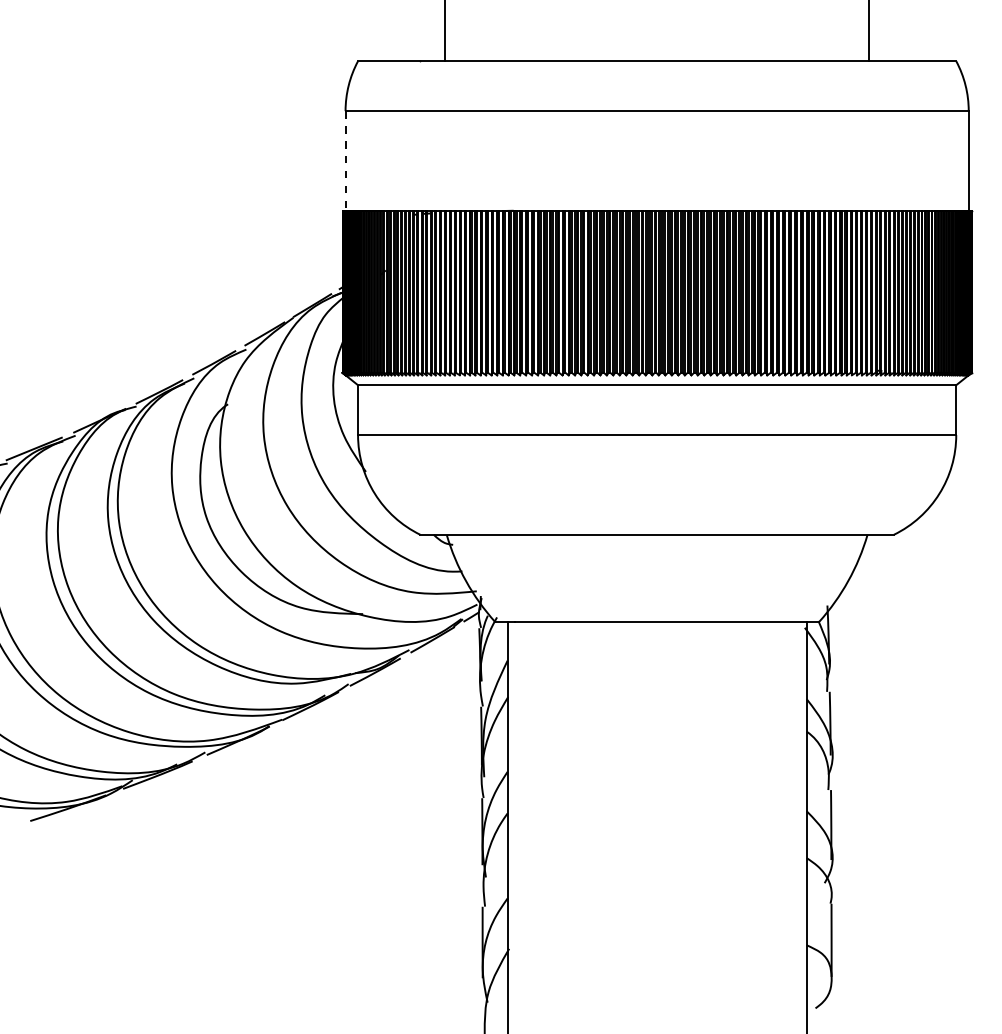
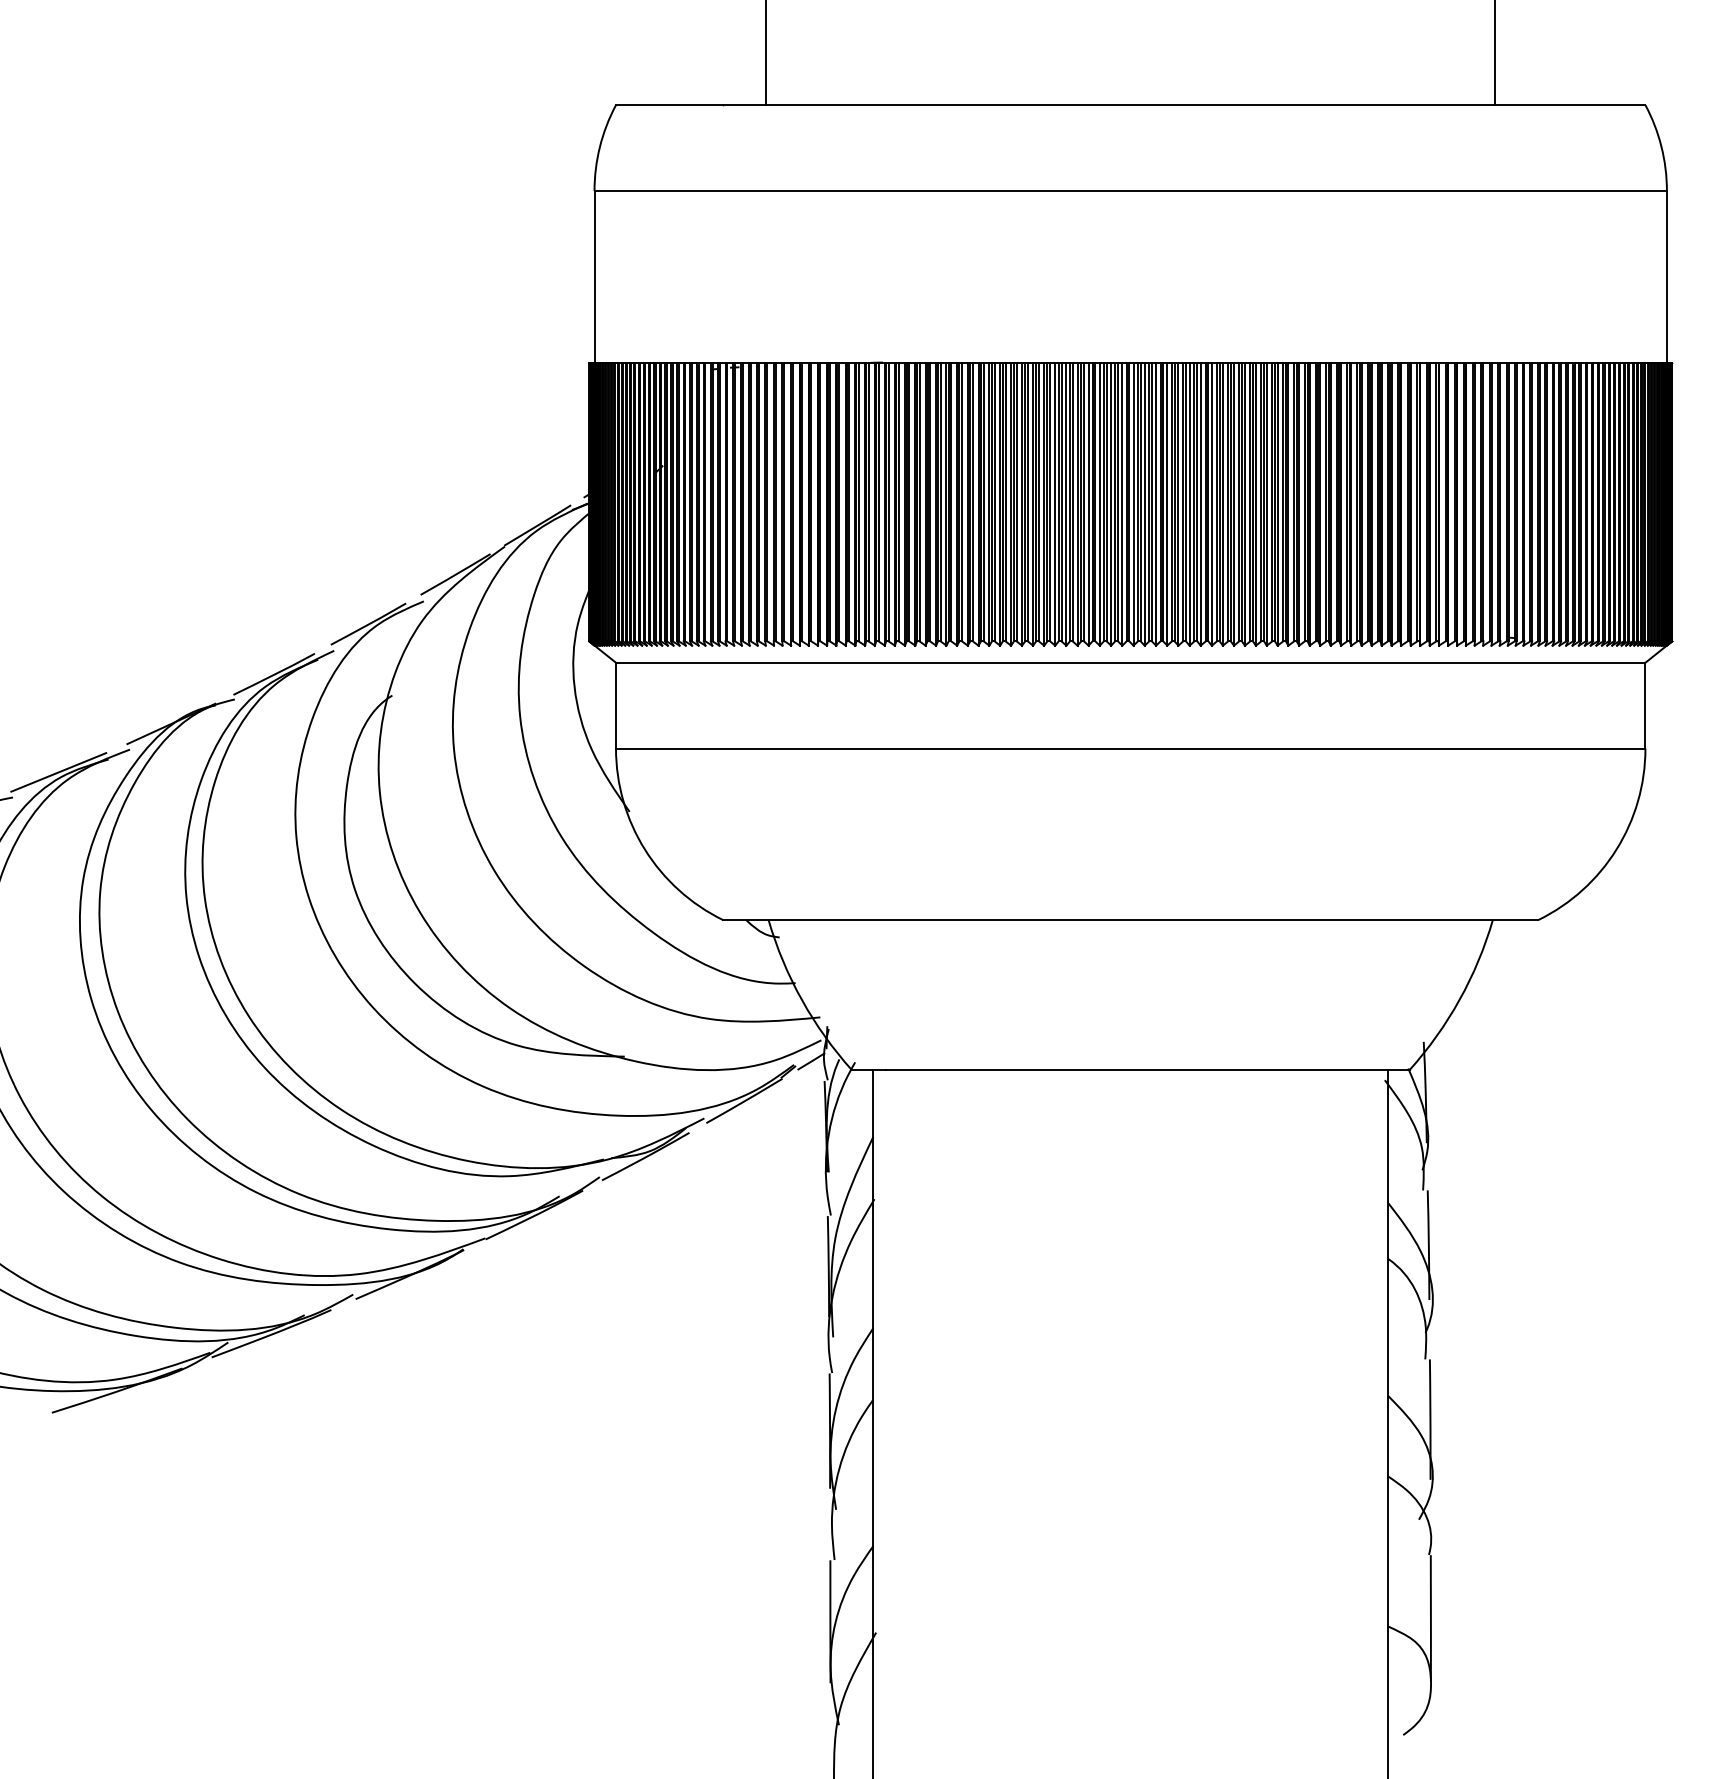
line: (345, 160) -> (594, 275), dashed -> solid

